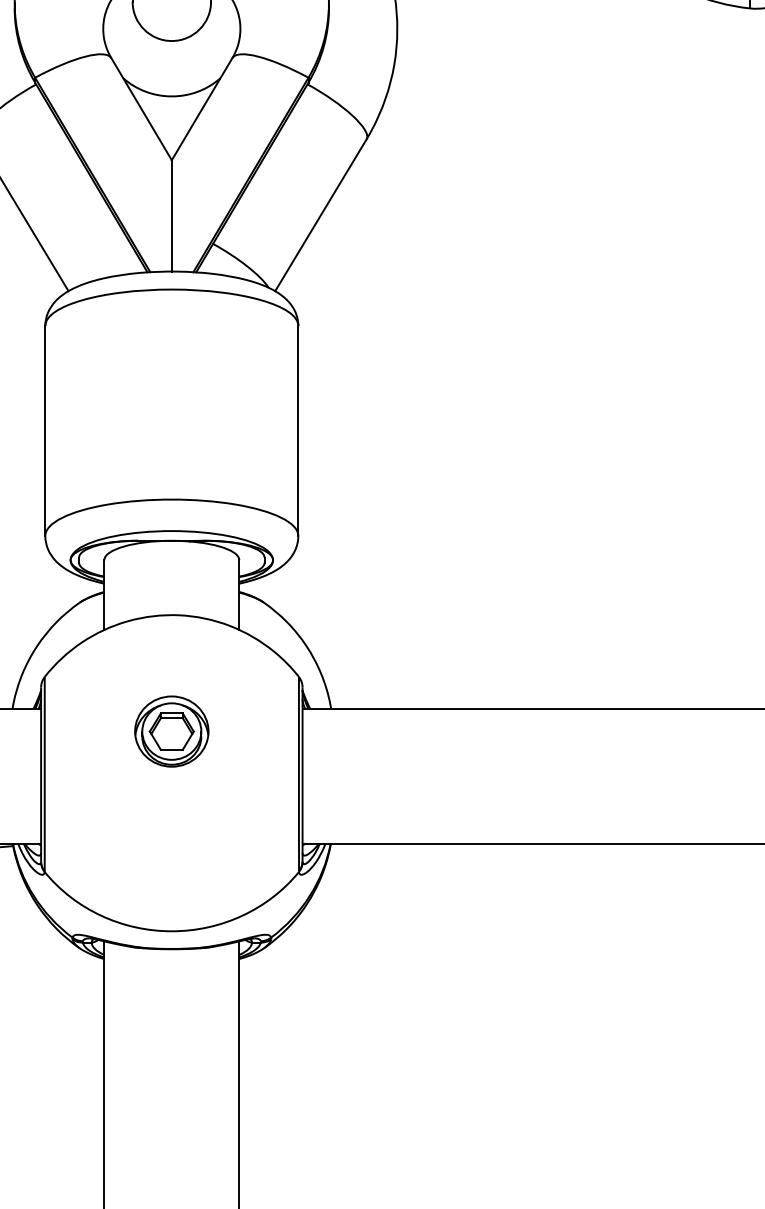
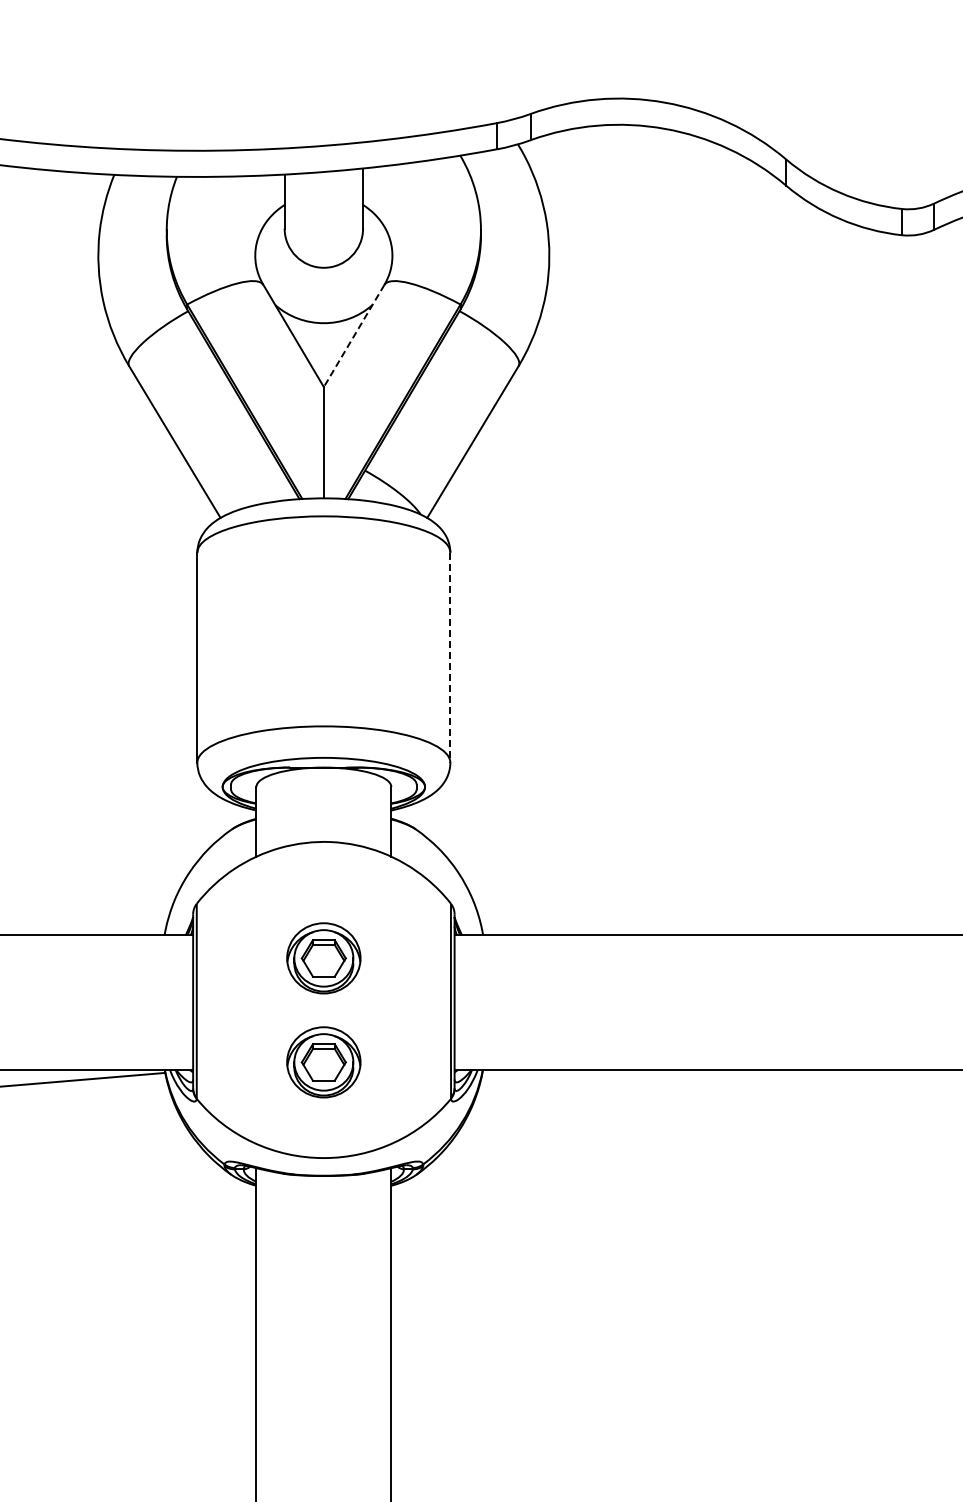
line: (201, 109) -> (353, 336), solid -> dashed
line: (298, 431) -> (450, 658), solid -> dashed
part: (171, 835) -> (323, 1062), added

